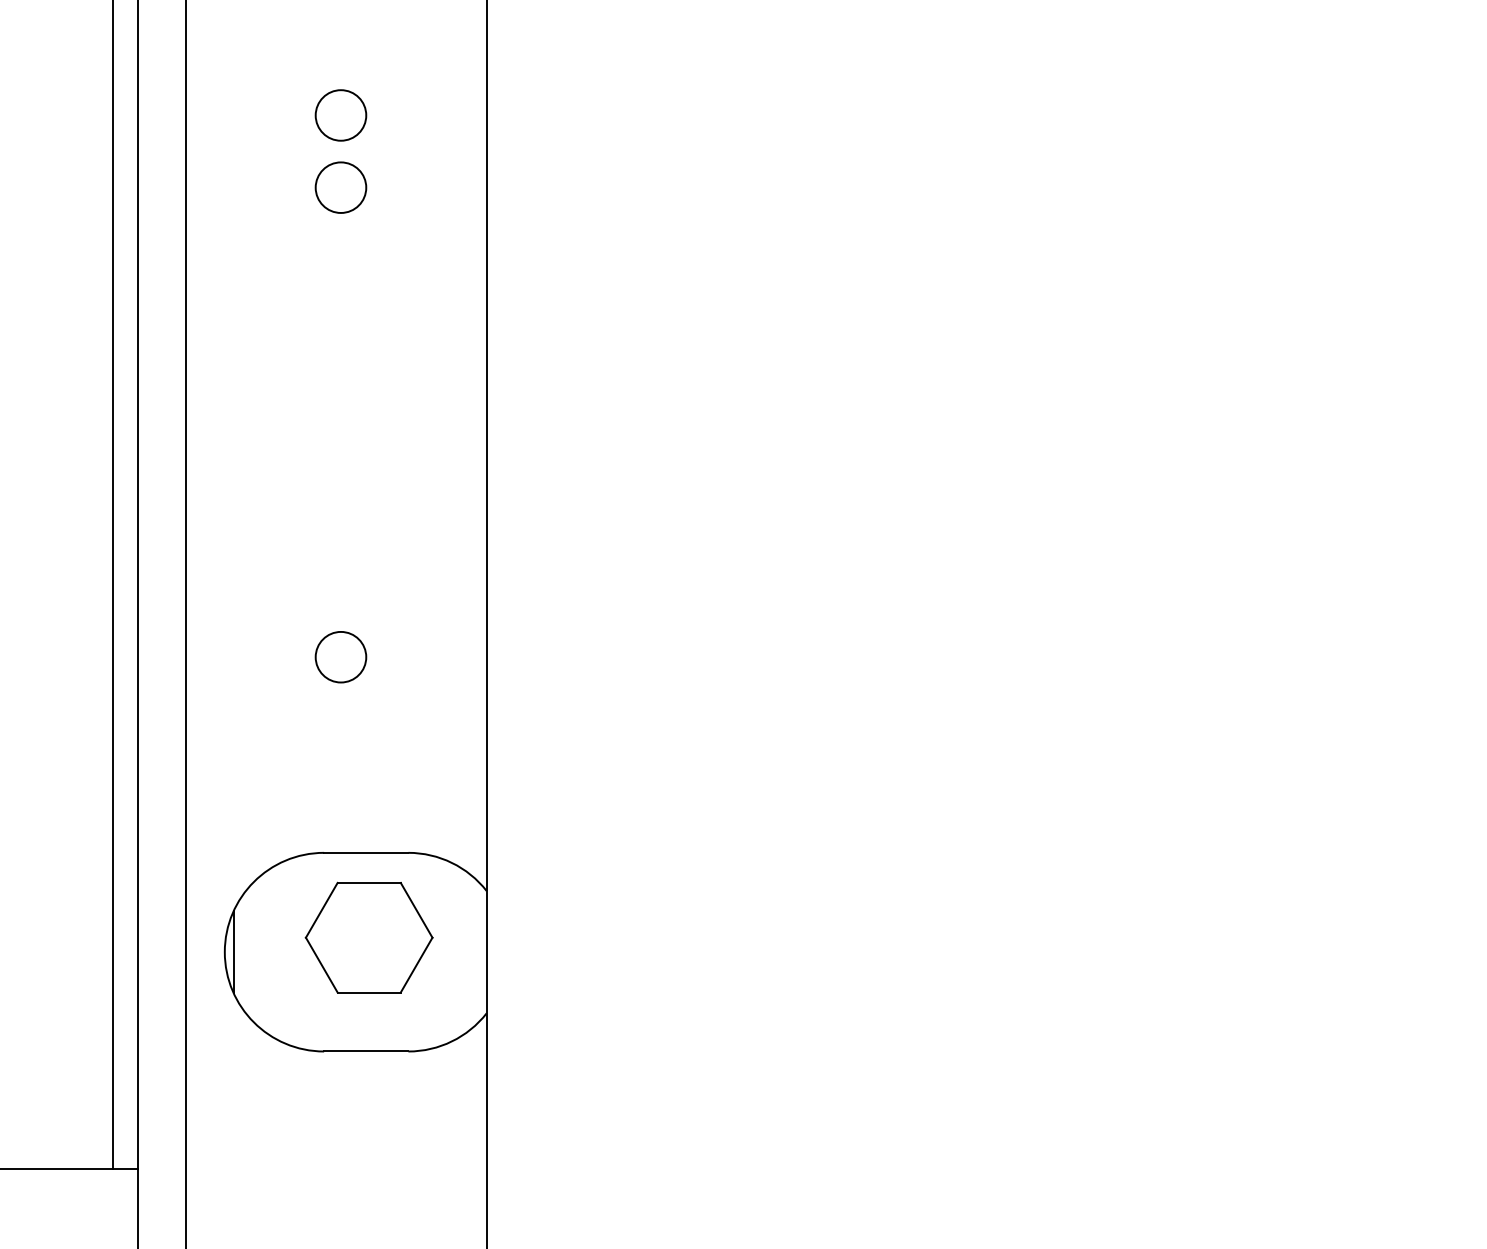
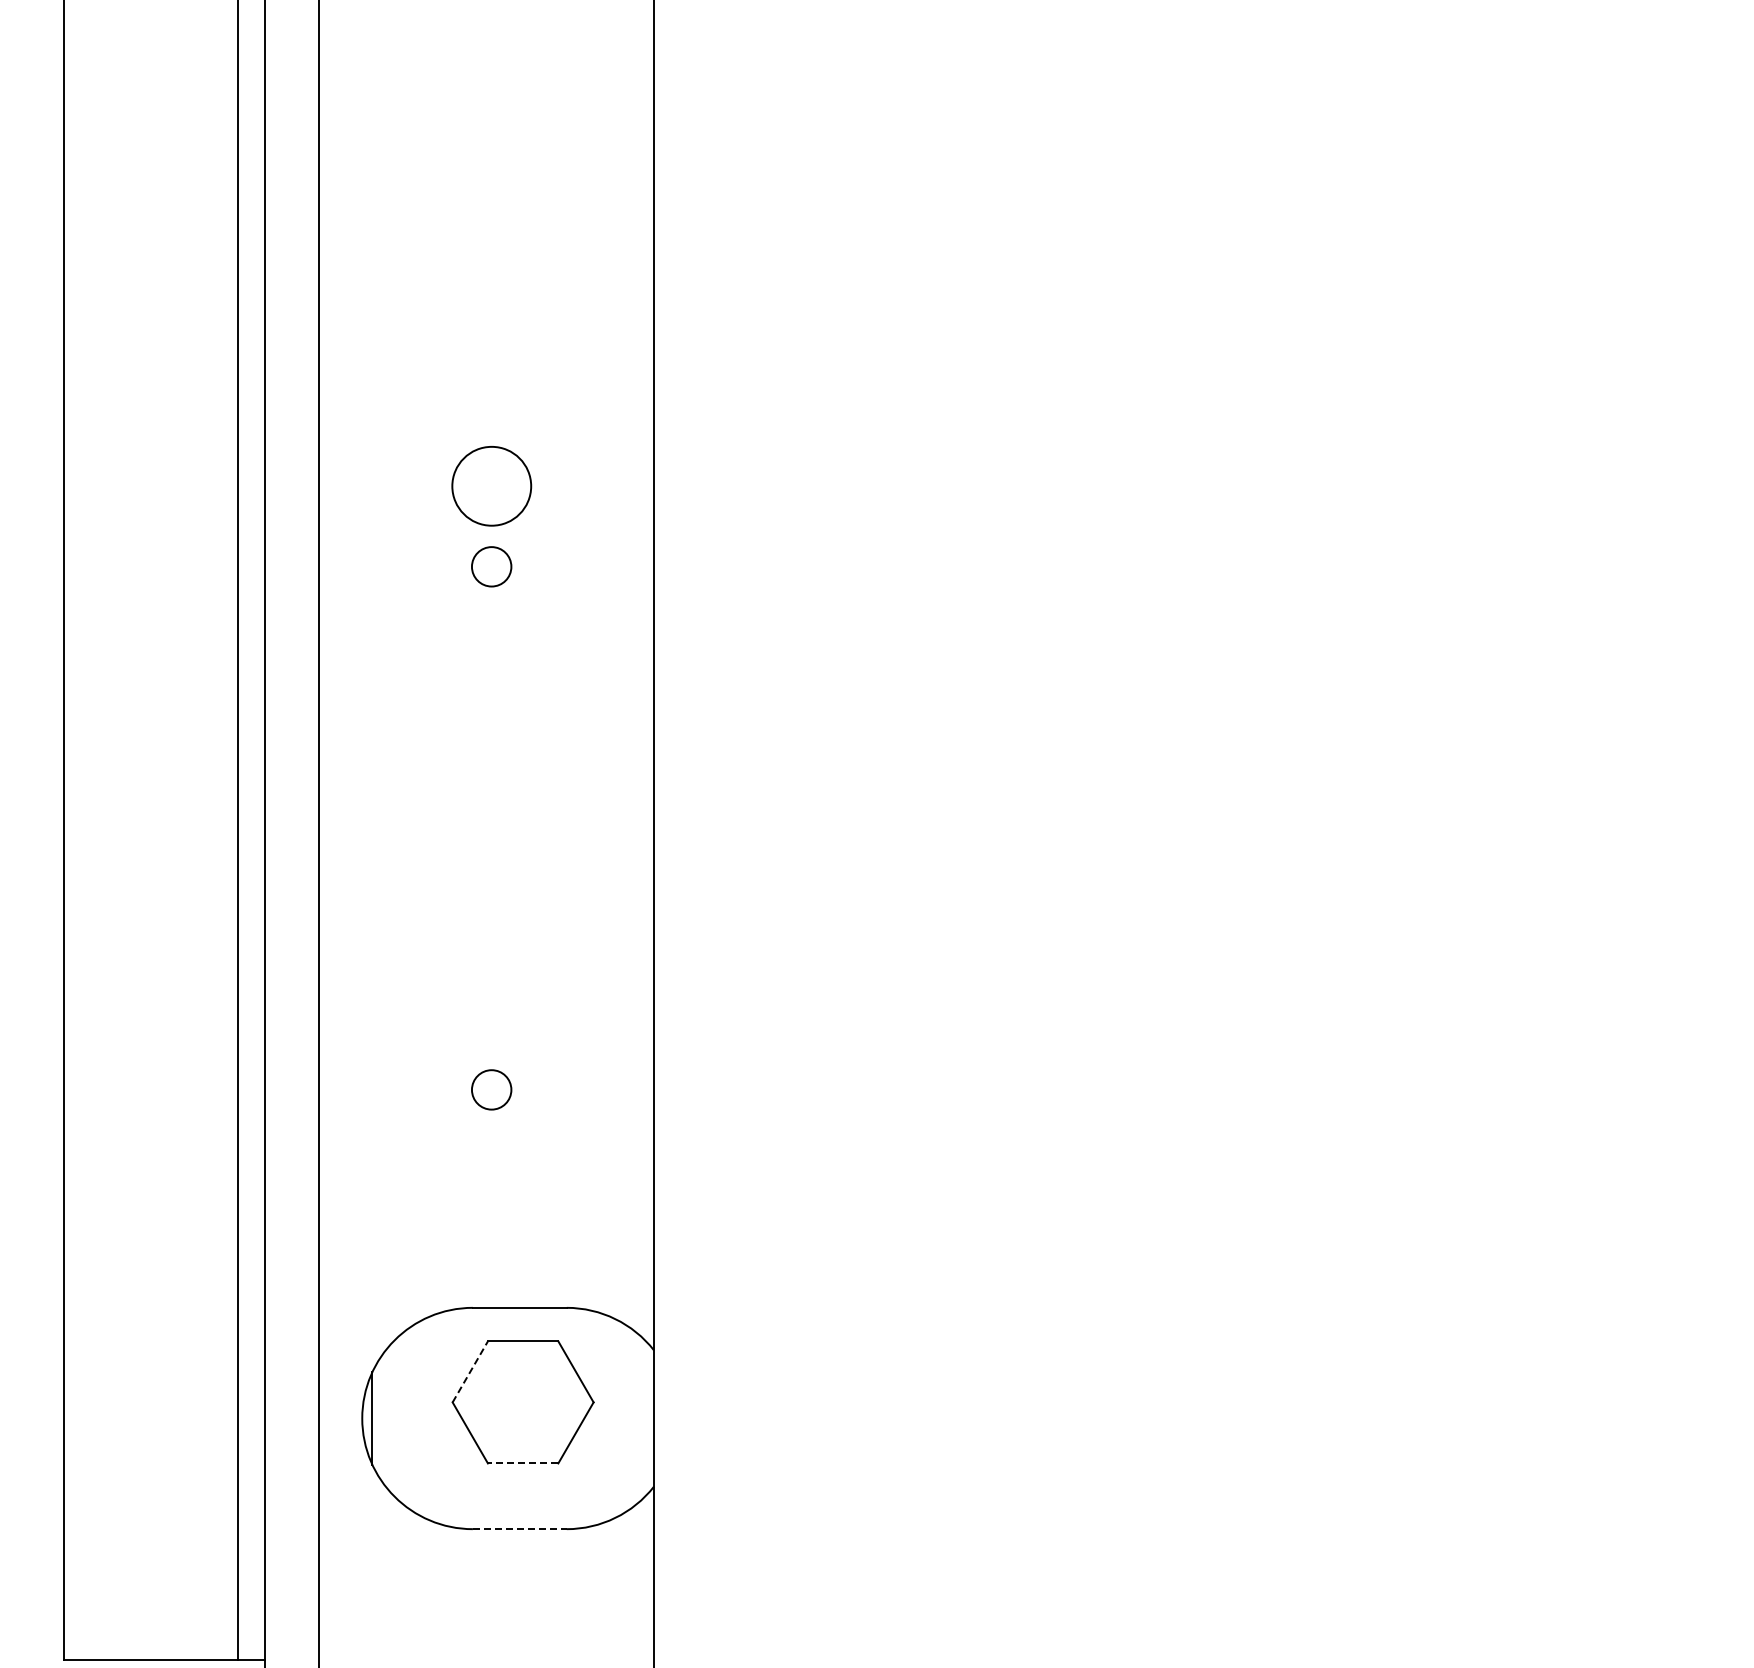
circle: (340, 115) -> (491, 486), size x1.4
circle: (340, 187) -> (491, 566), size x0.7
circle: (340, 656) -> (491, 1089), size x0.7
line: (321, 909) -> (470, 1371), solid -> dashed
line: (368, 992) -> (522, 1463), solid -> dashed
line: (365, 1051) -> (519, 1529), solid -> dashed

